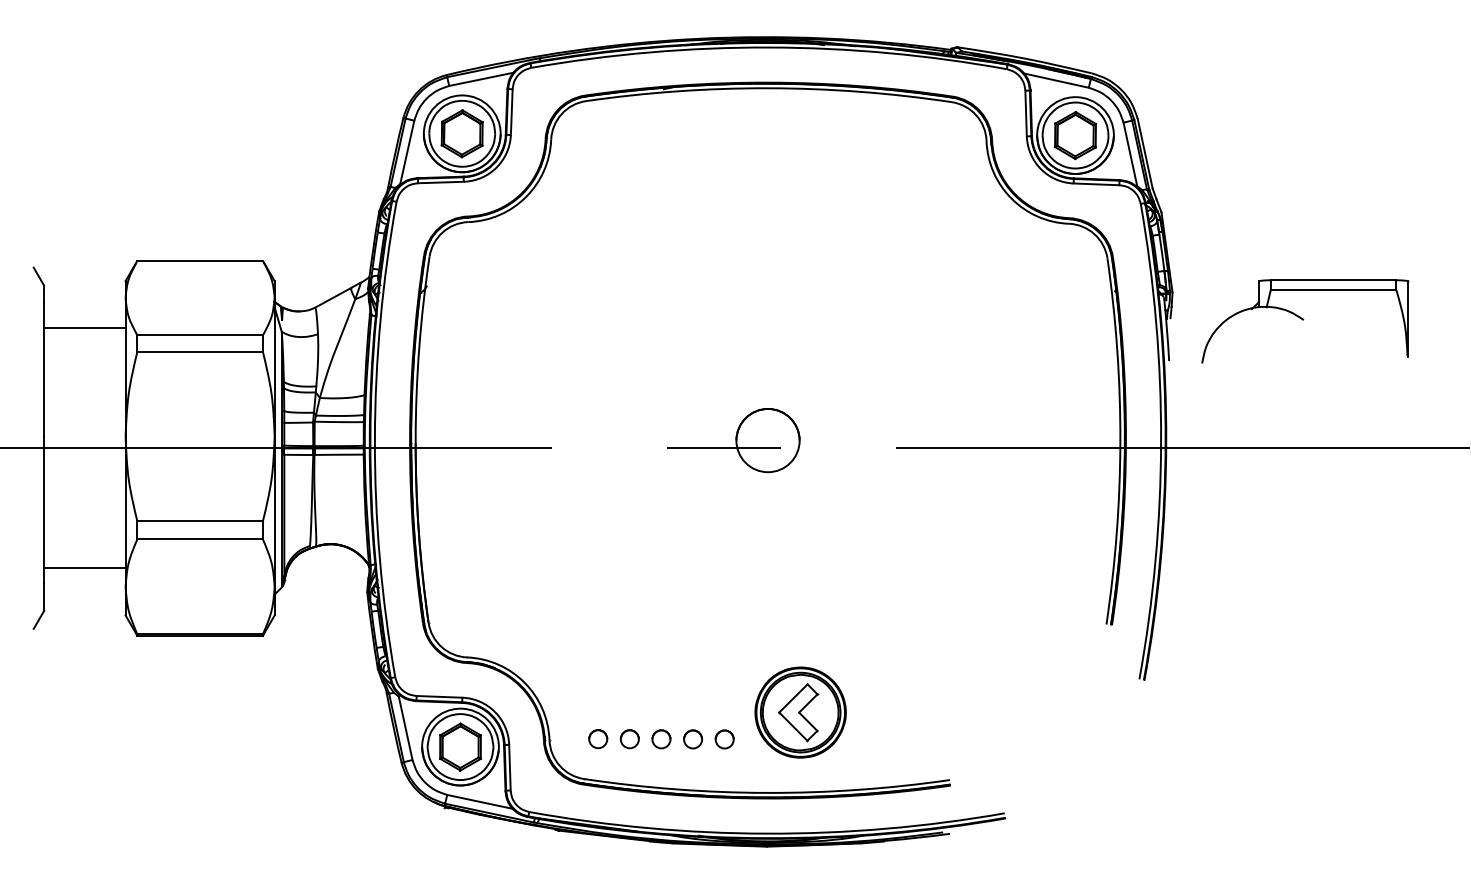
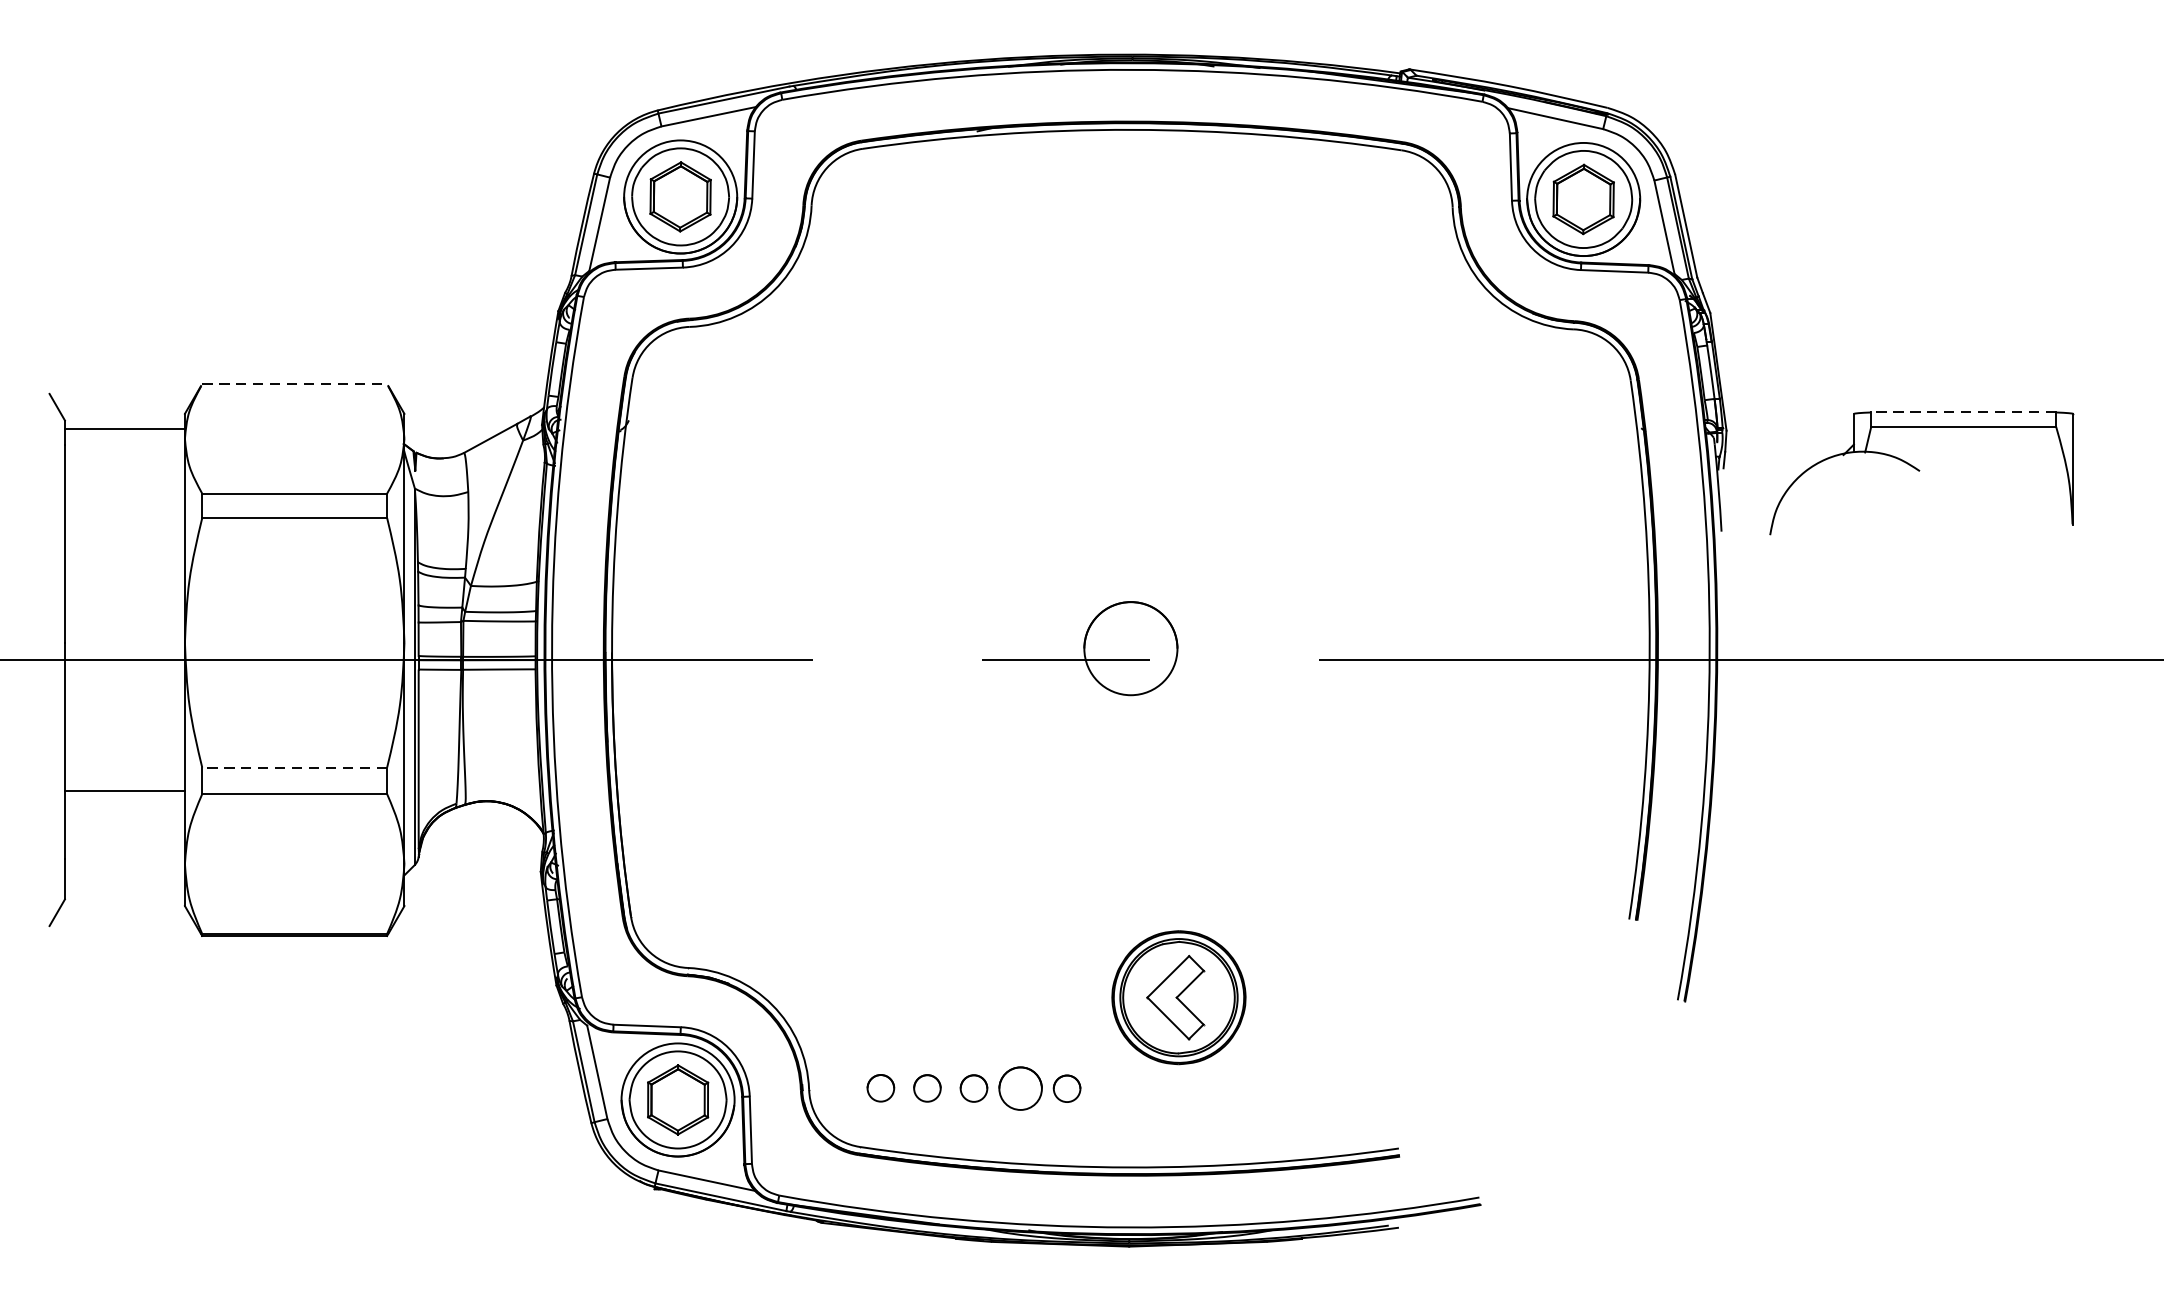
line: (200, 260) -> (295, 383), solid -> dashed
line: (1333, 280) -> (1963, 412), solid -> dashed
line: (84, 328) -> (124, 429), moved
line: (200, 521) -> (295, 767), solid -> dashed
line: (84, 568) -> (124, 791), moved
part: (800, 712) -> (1178, 997), moved
circle: (692, 739) -> (1019, 1088), size x1.6

